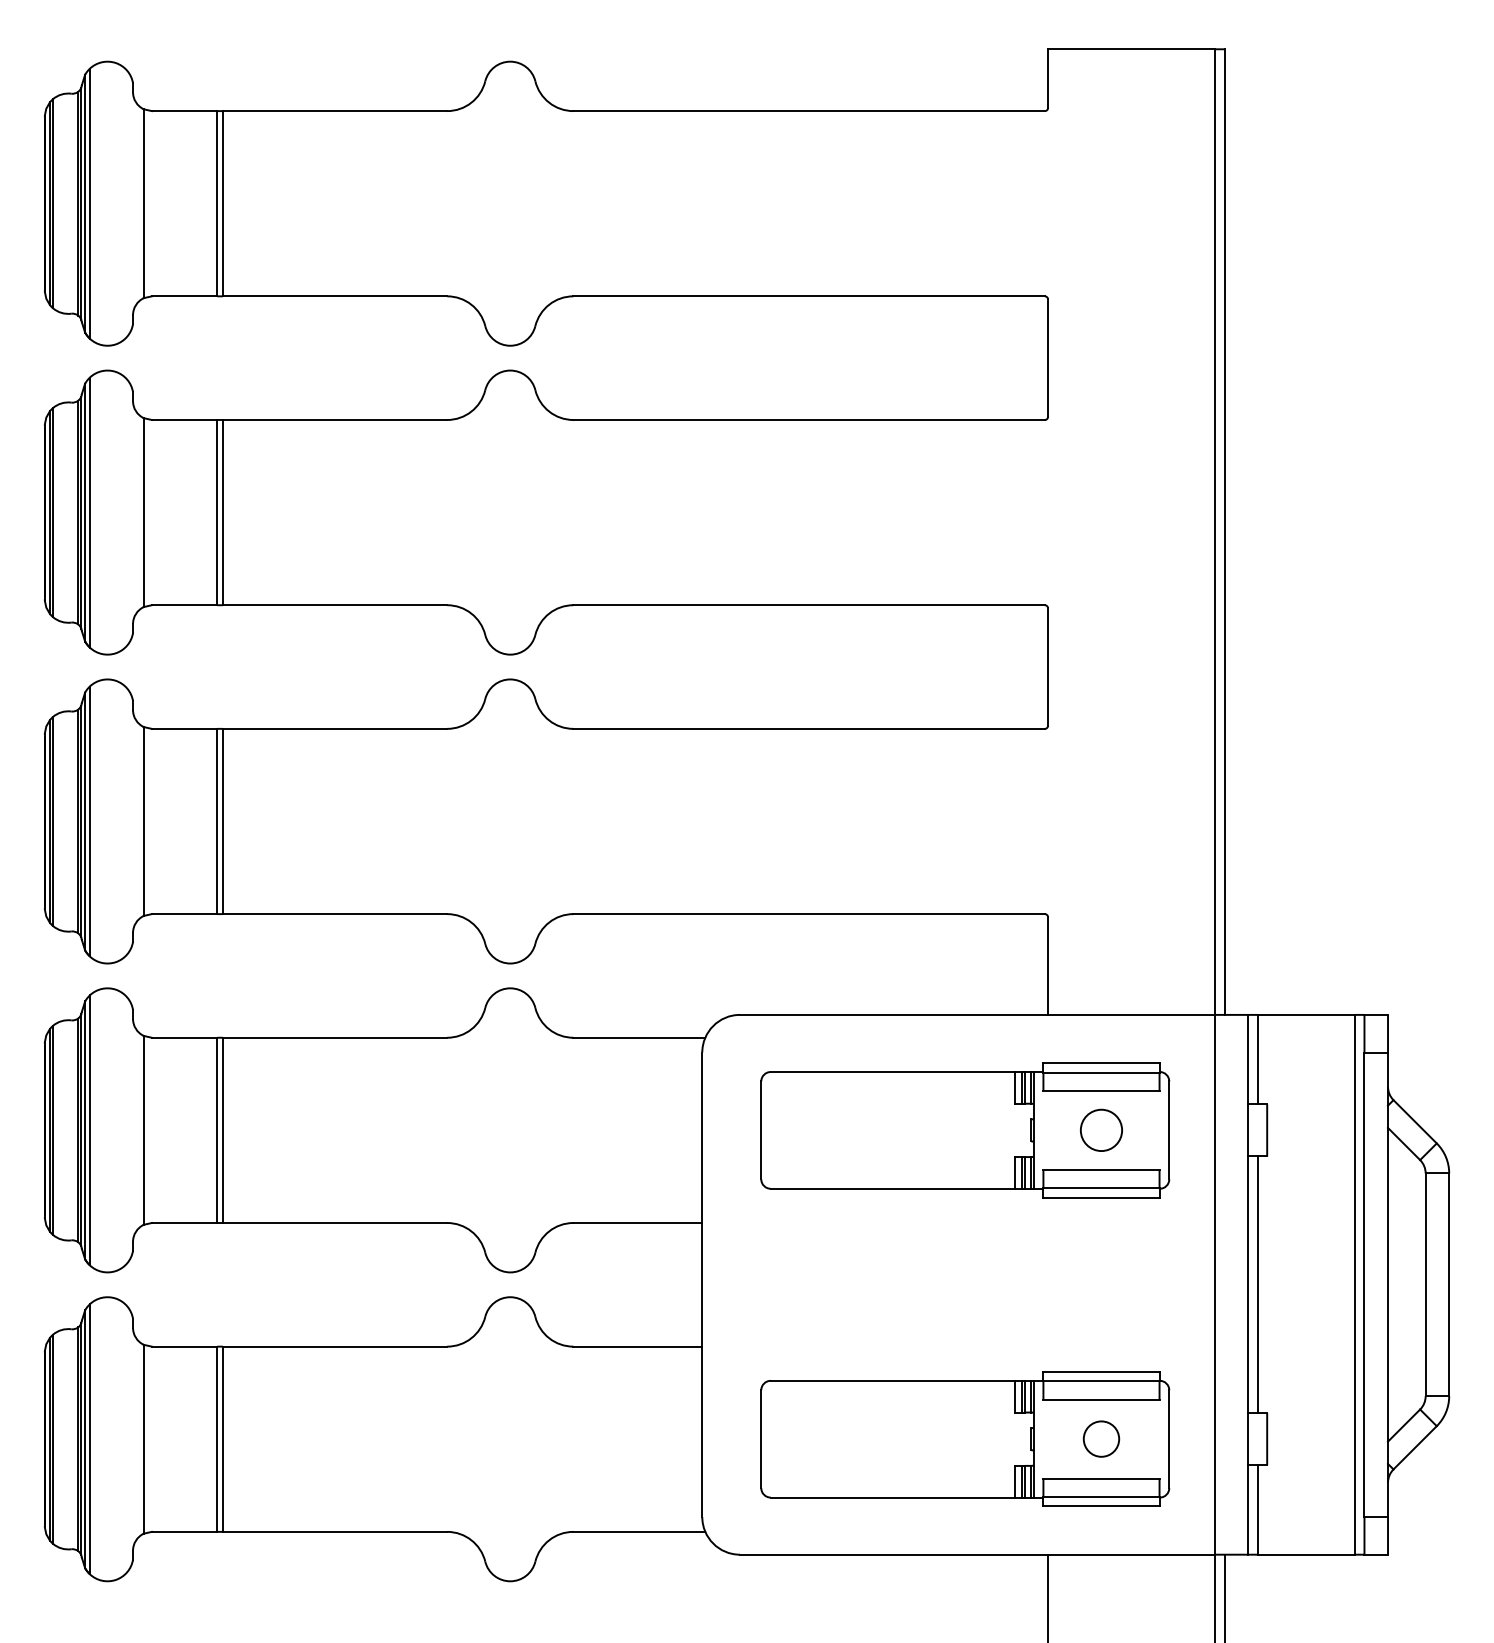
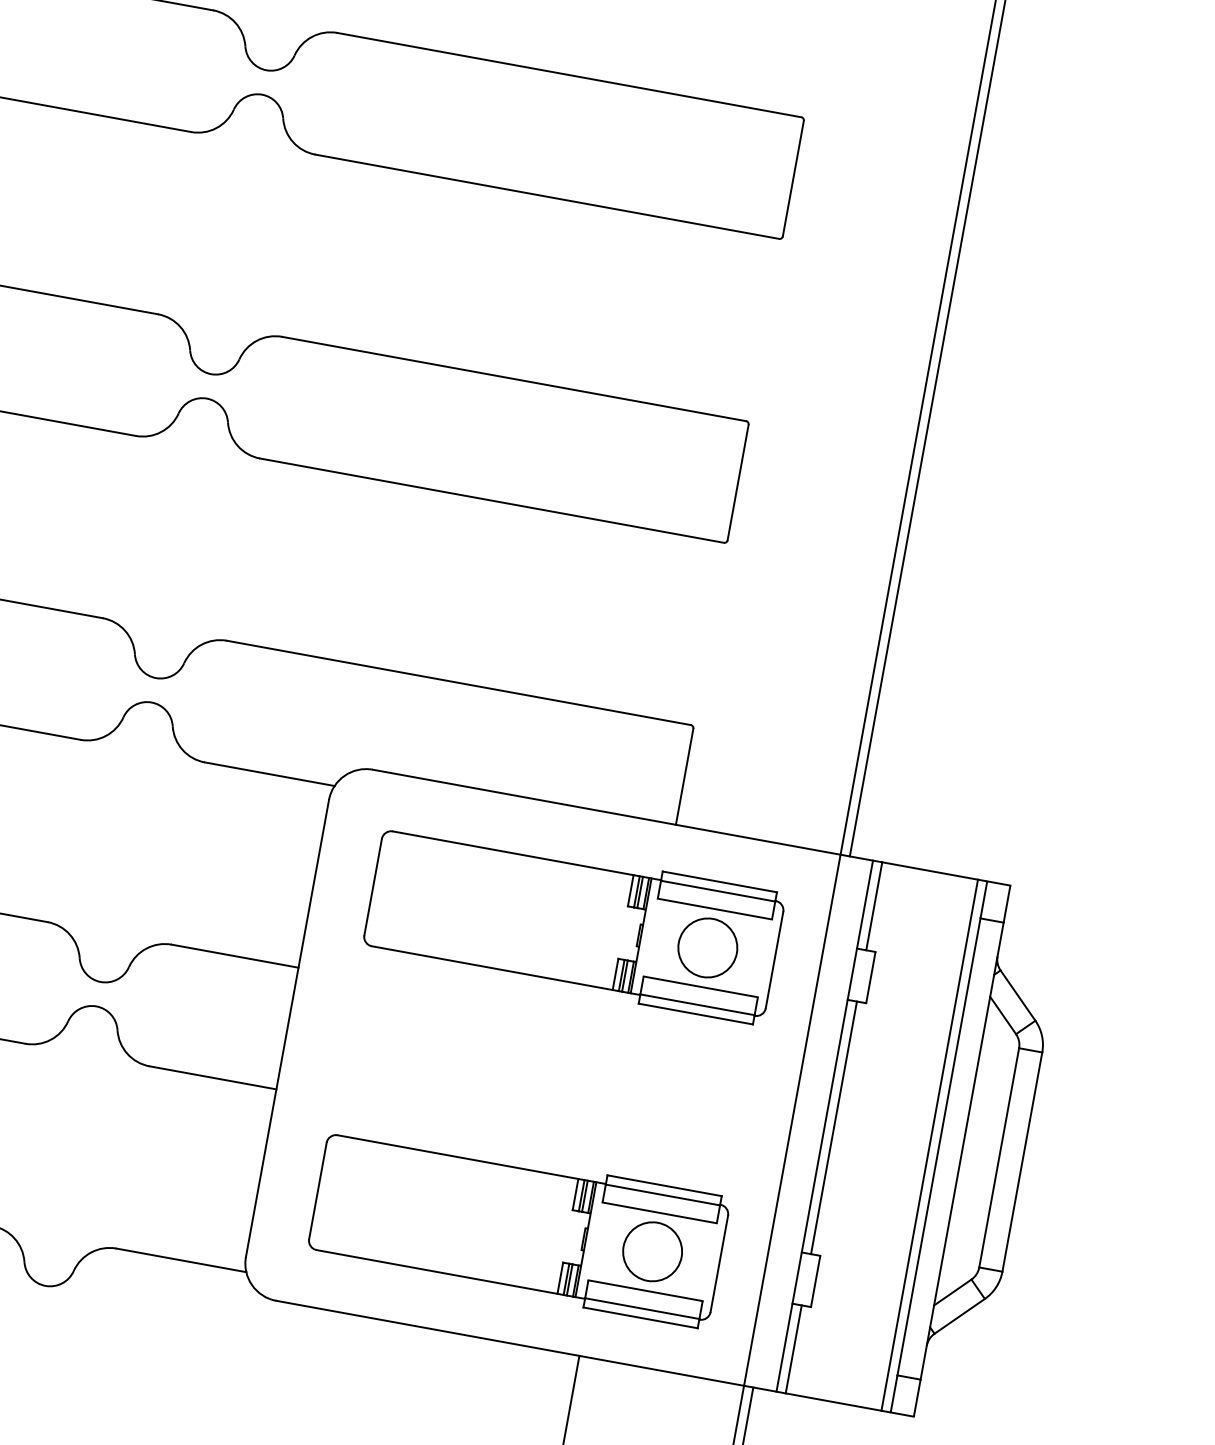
circle: (1100, 1129) -> (707, 946), size x1.43
circle: (1101, 1438) -> (652, 1251), size x1.67

